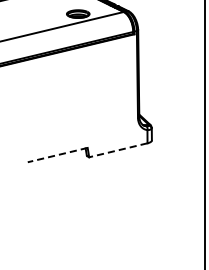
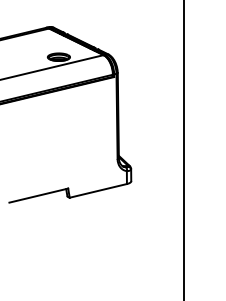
line: (117, 150) -> (97, 191), dashed -> solid
line: (57, 154) -> (38, 195), dashed -> solid

